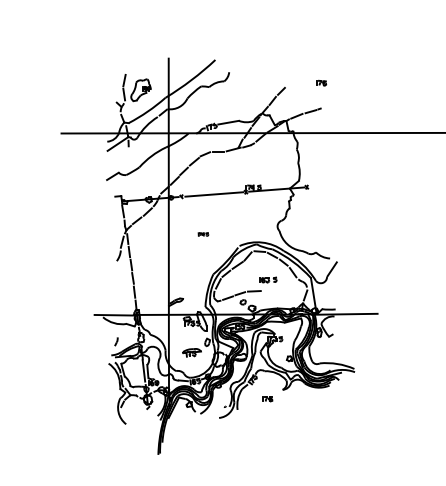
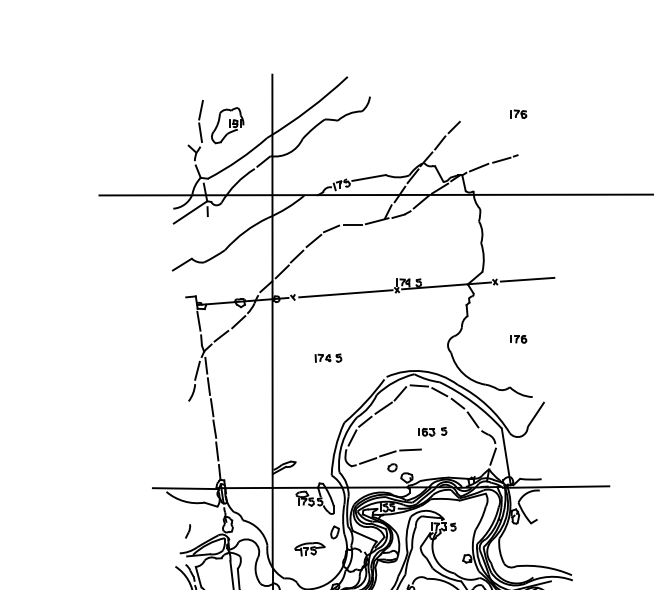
line: (326, 185) -> (526, 279), added
part: (321, 222) -> (518, 339), added
part: (203, 234) -> (328, 358), size x1.67

